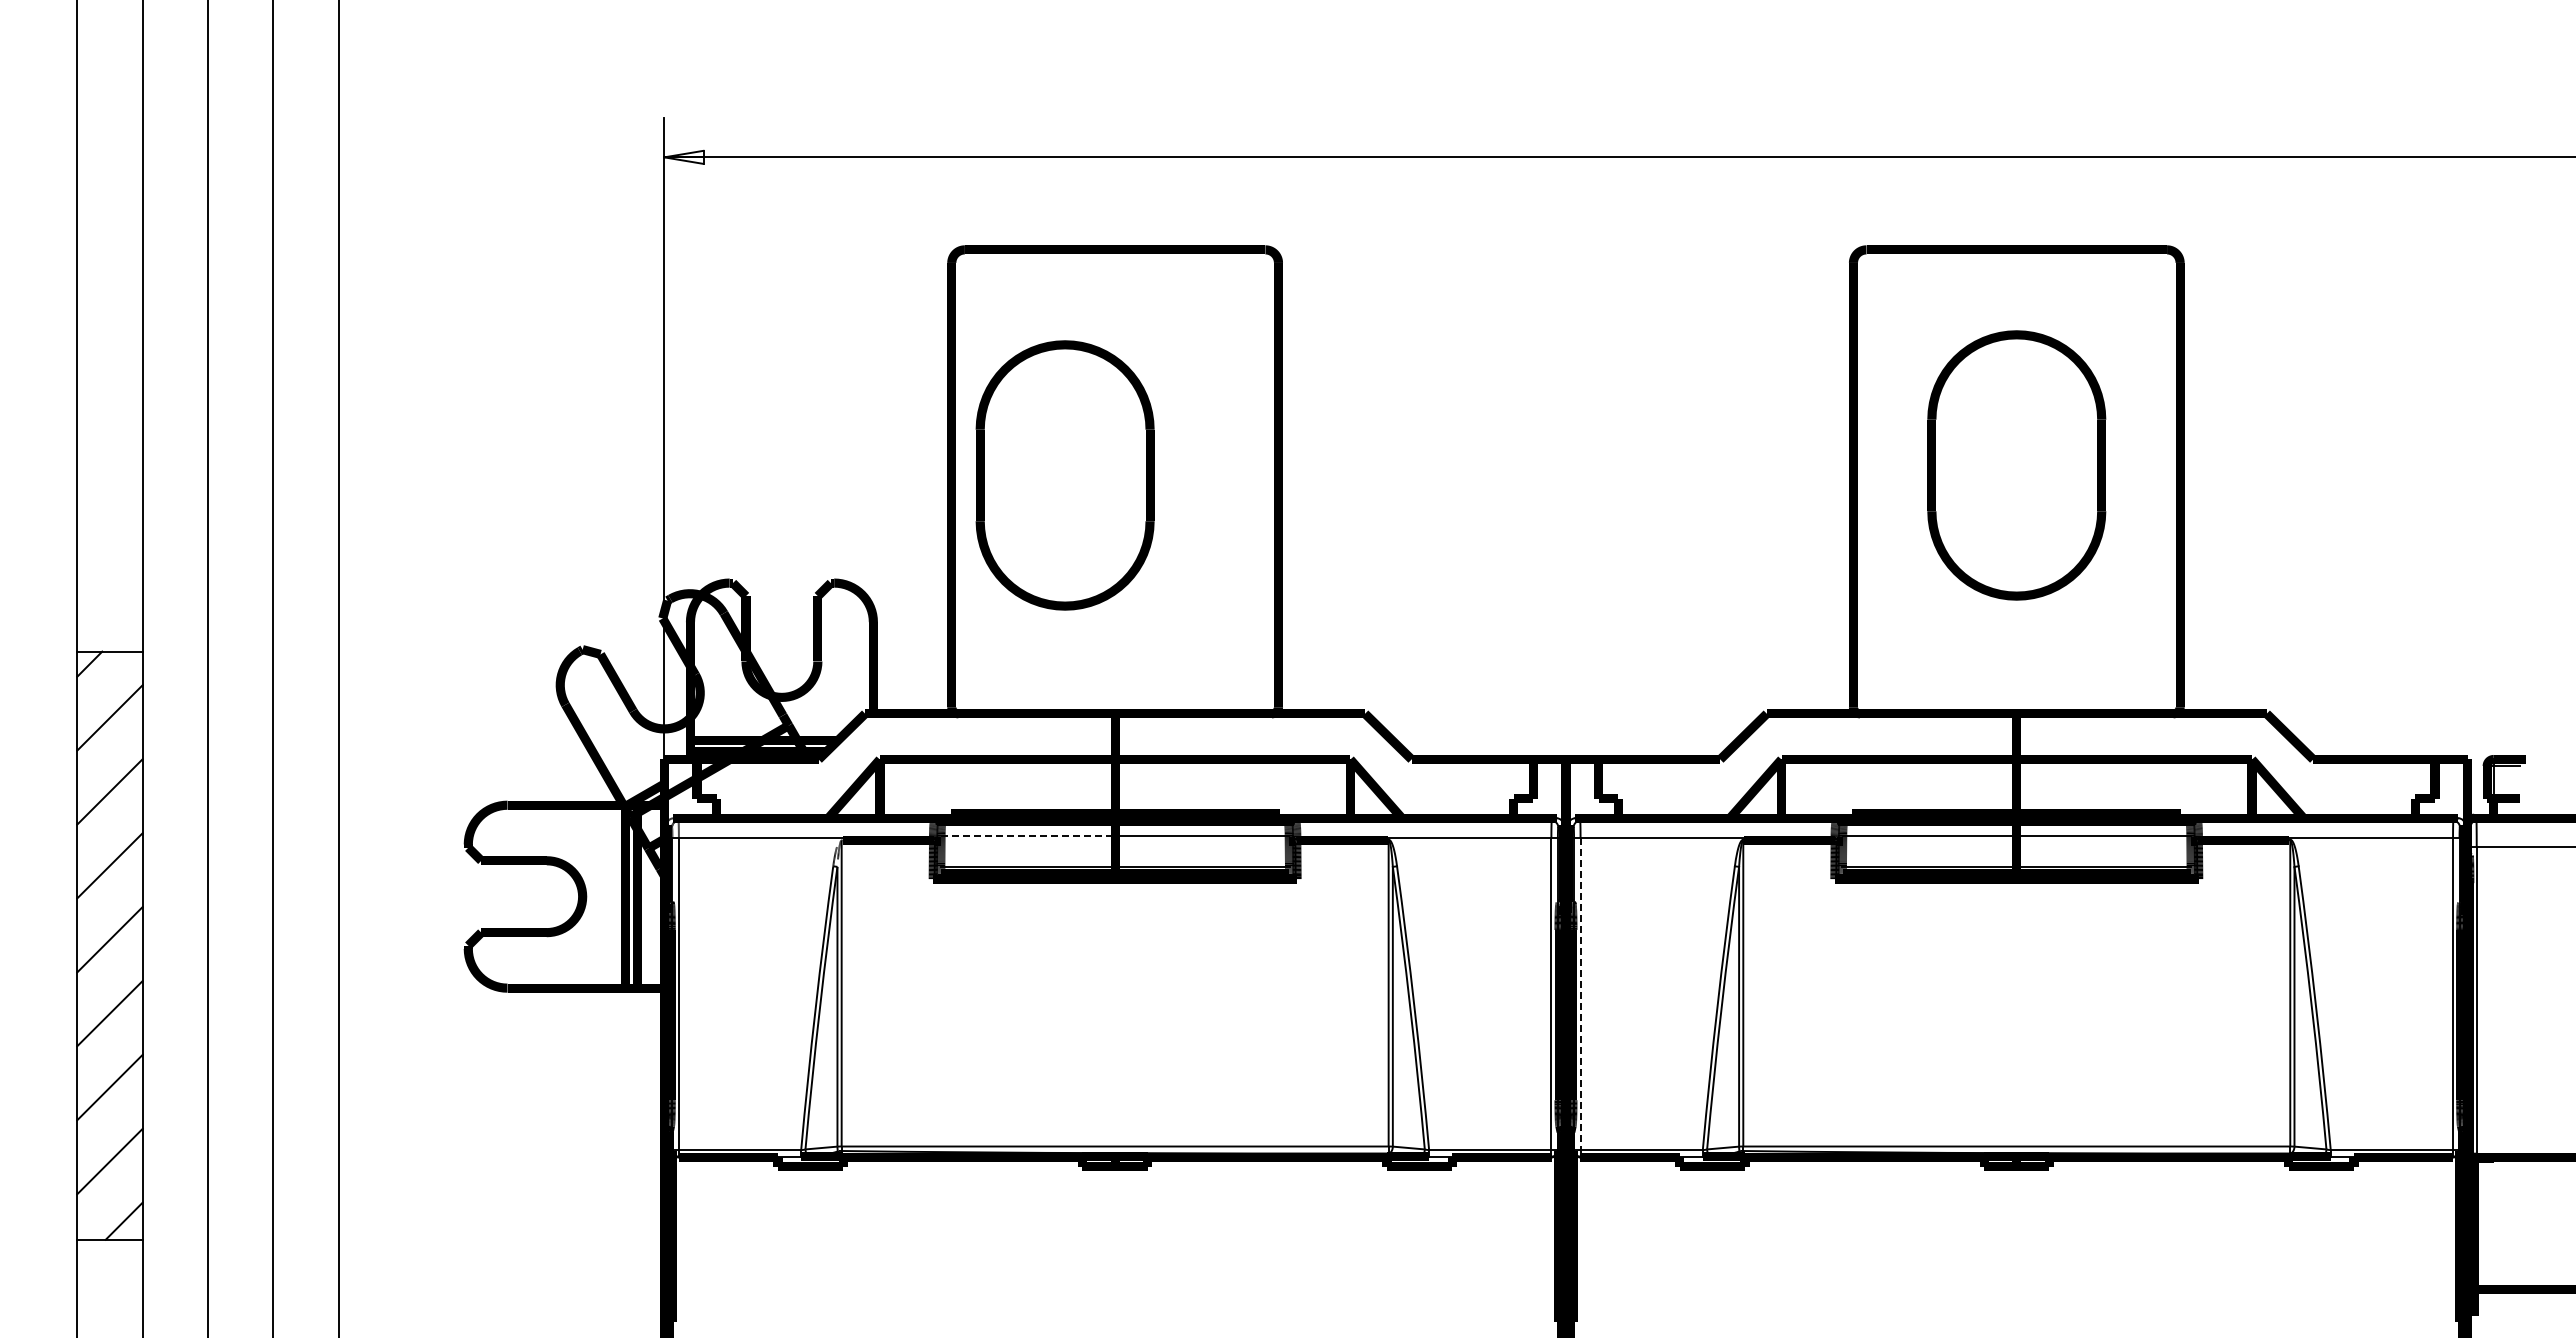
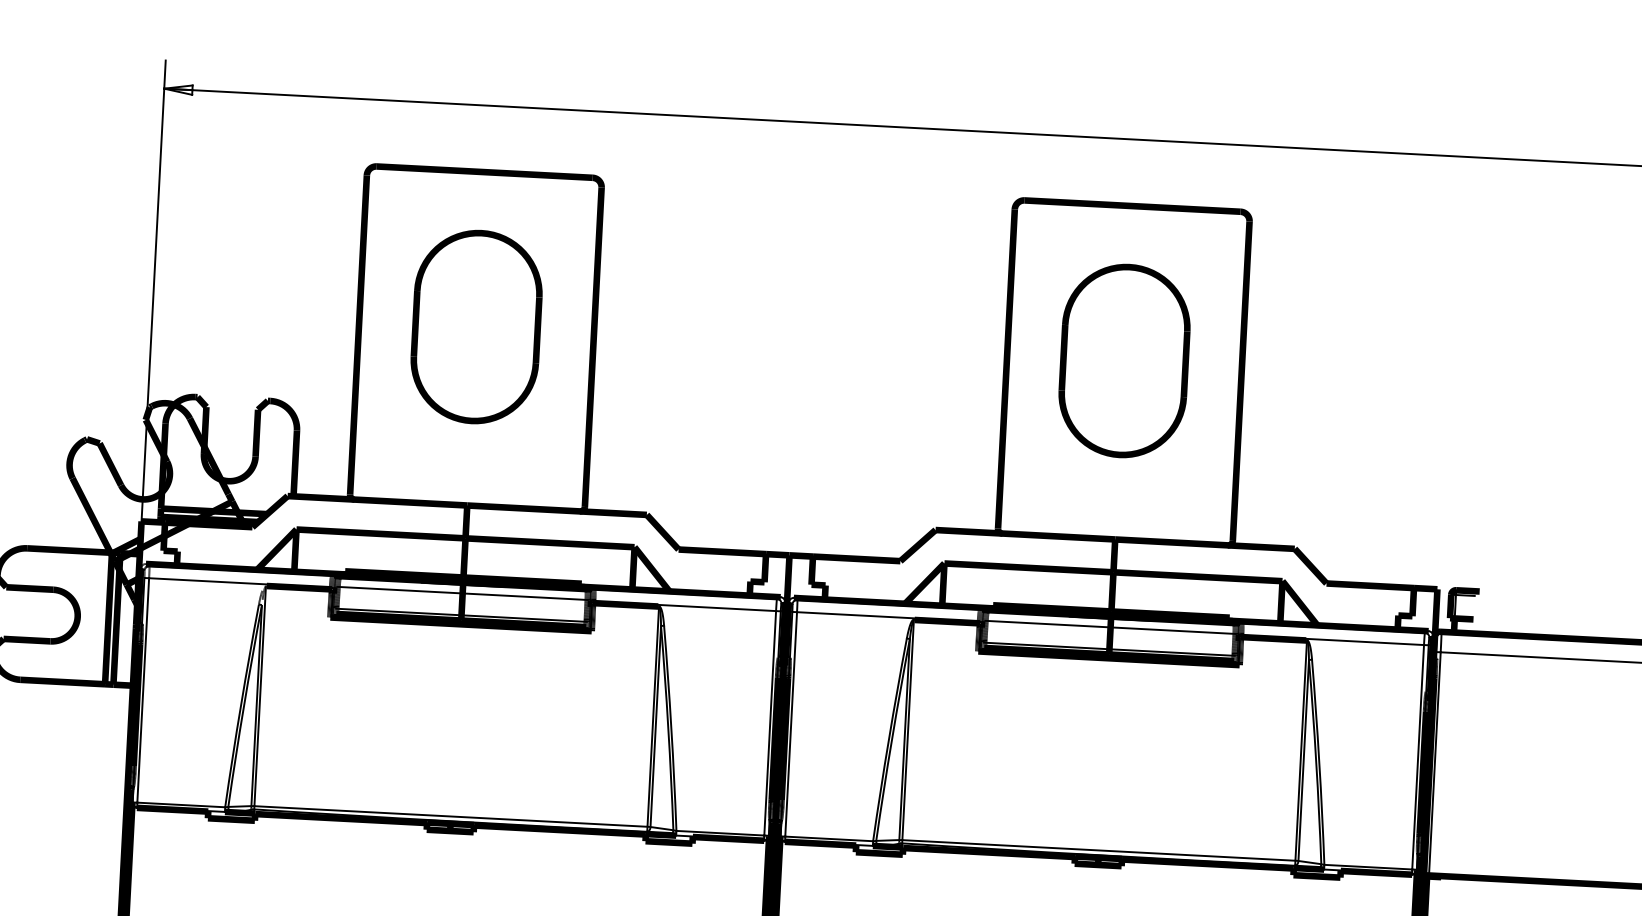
part: (1064, 475) -> (476, 327), moved
line: (1028, 836) -> (400, 590), dashed -> solid
line: (1580, 994) -> (791, 724), dashed -> solid

